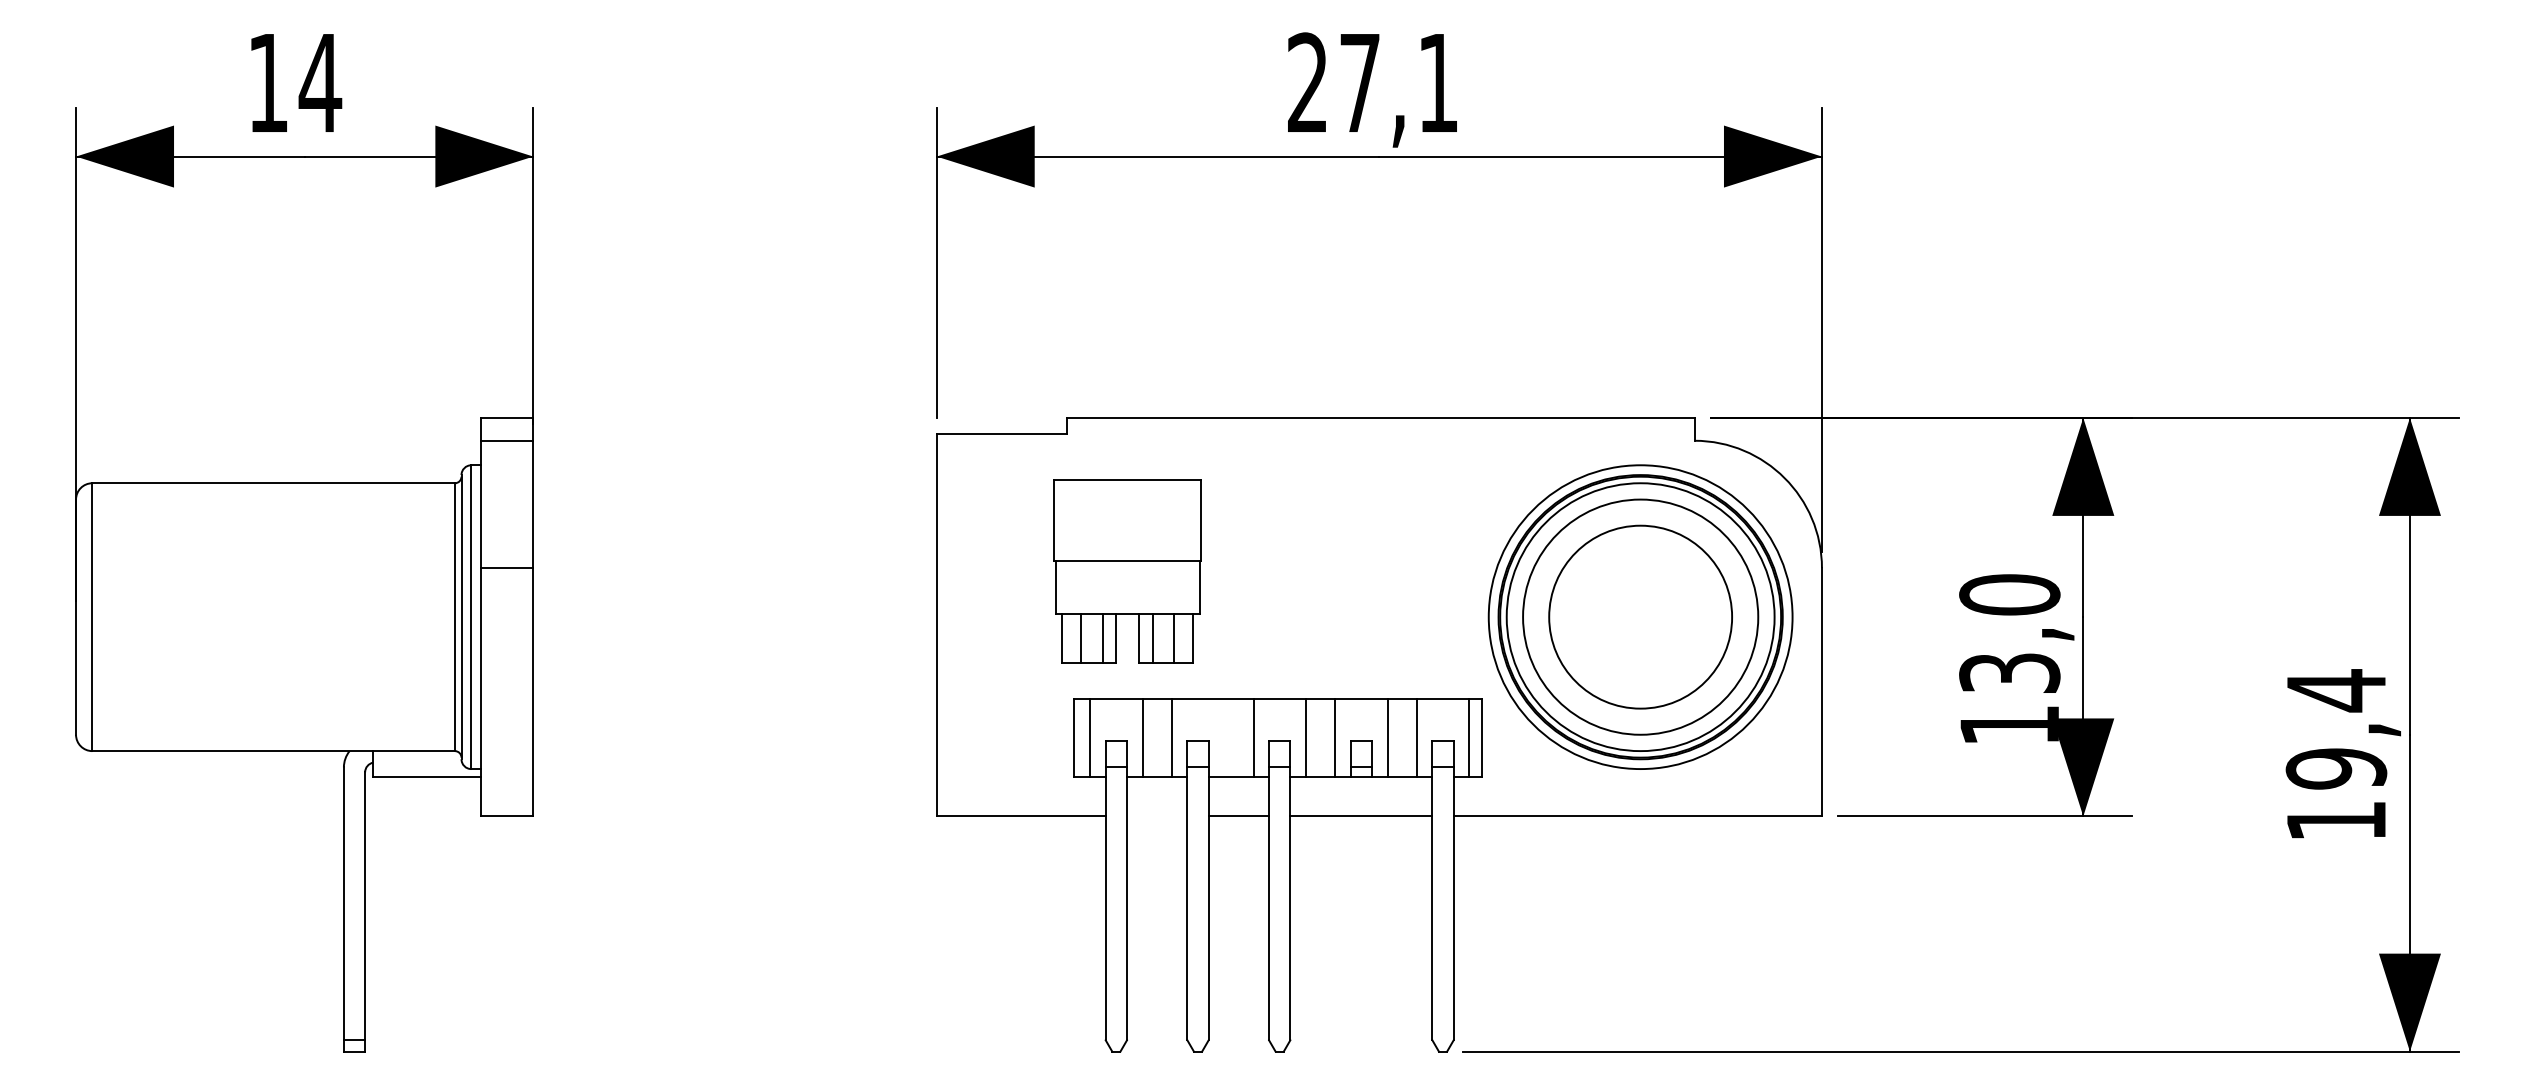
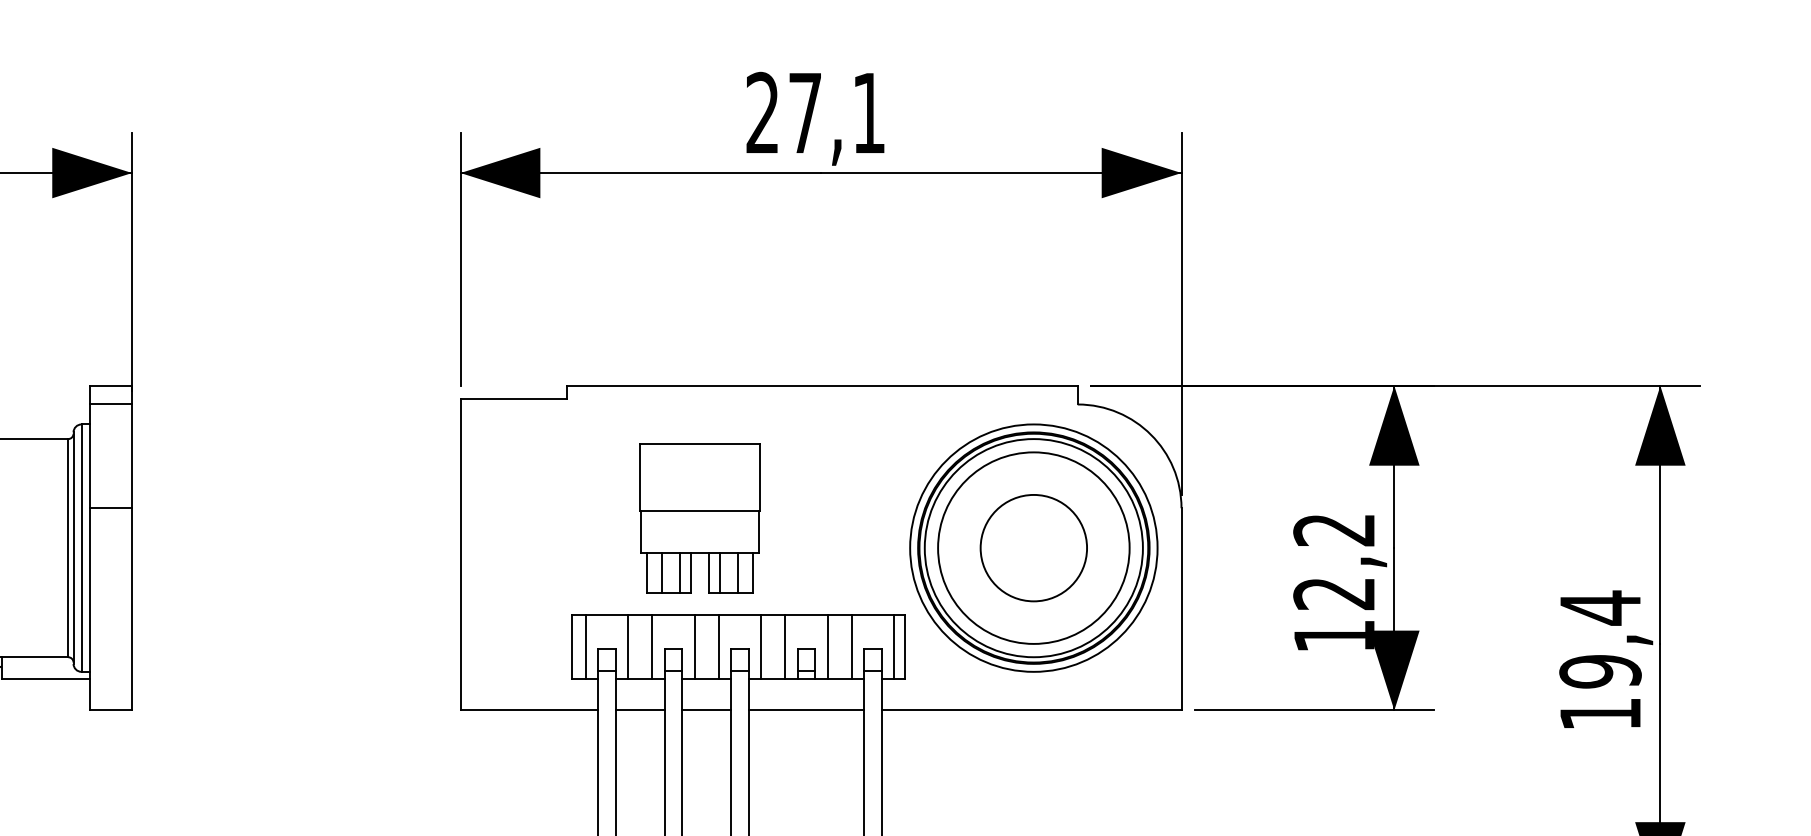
part: (1127, 571) -> (699, 519), moved
circle: (1640, 616) -> (1033, 547), size x0.71
text: (2009, 633) -> (1334, 561), 13,0 -> 12,2
line: (1224, 737) -> (694, 646), added
line: (1156, 816) -> (639, 710), added

